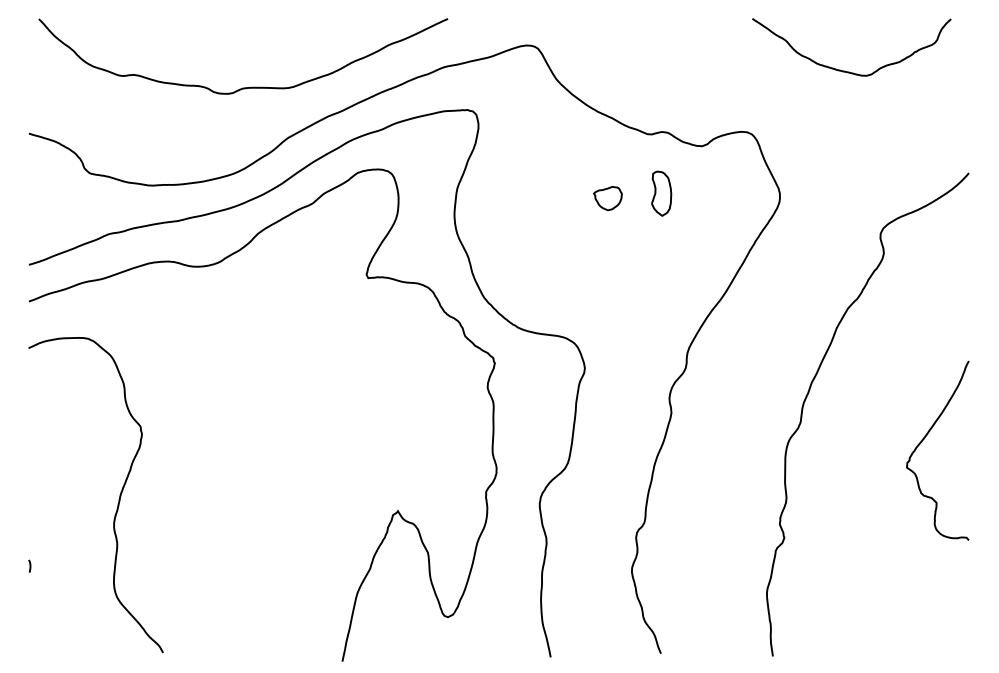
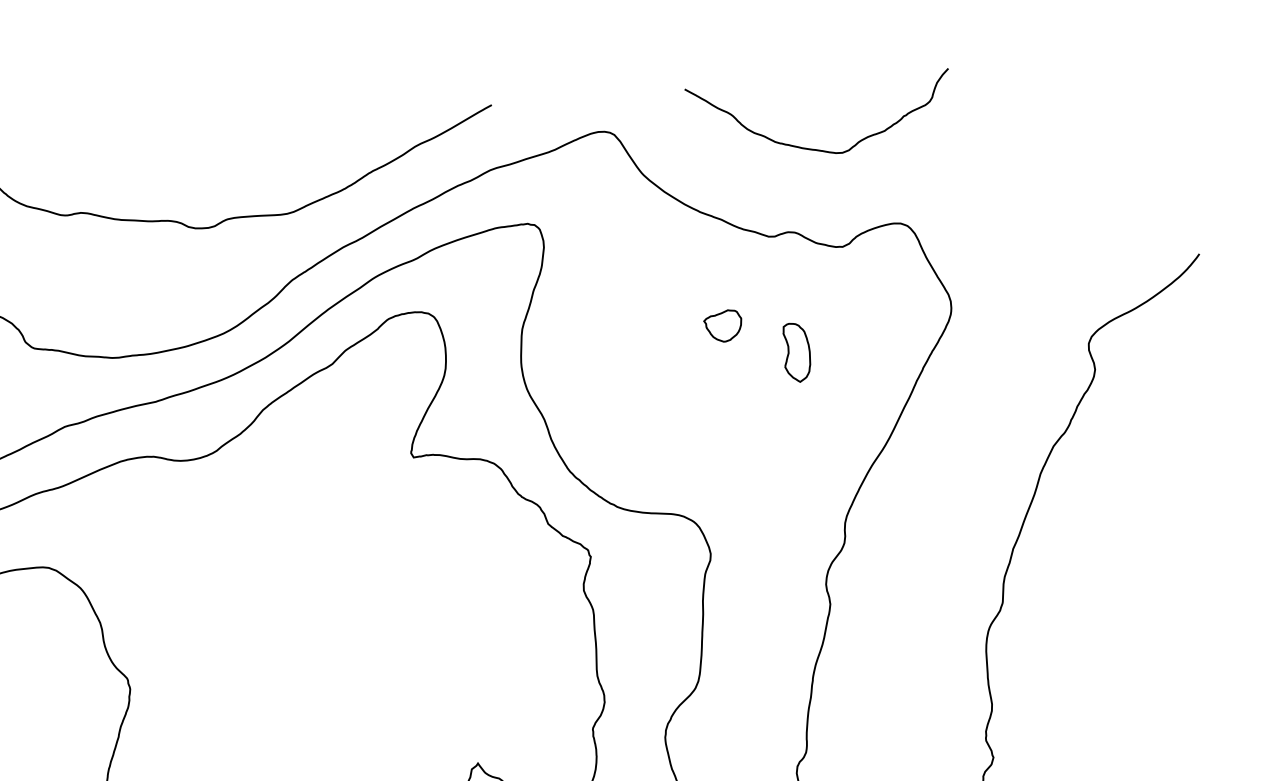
curve: (844, 70) -> (812, 148), moved
part: (661, 193) -> (796, 352), moved
curve: (925, 438) -> (1170, 610), removed

